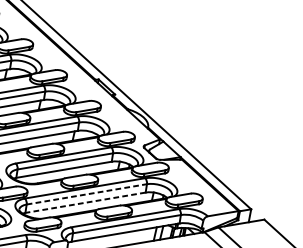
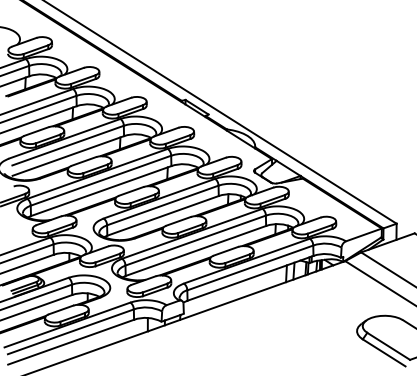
line: (86, 194) -> (195, 240), dashed -> solid
line: (85, 202) -> (195, 250), dashed -> solid

